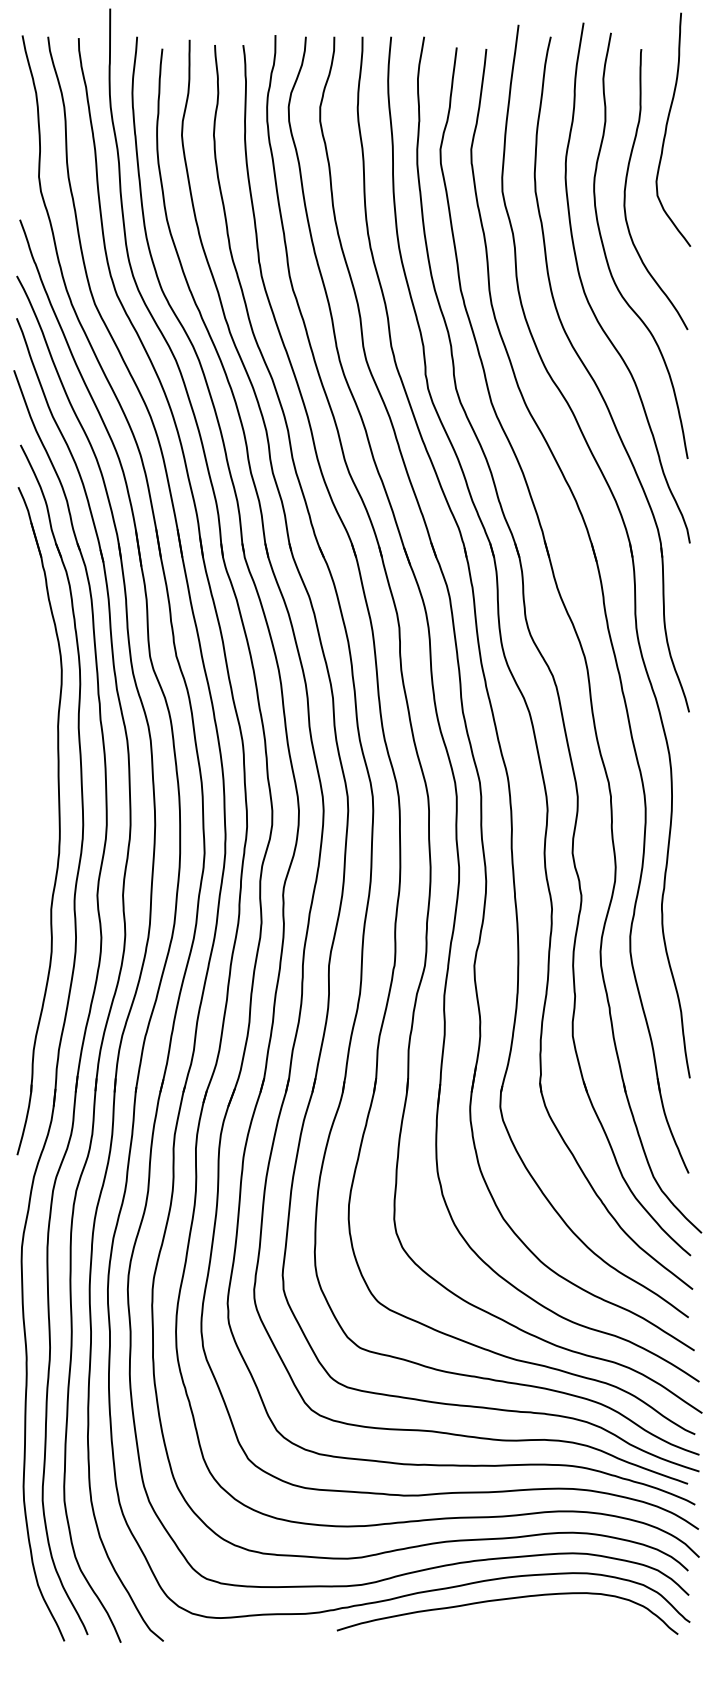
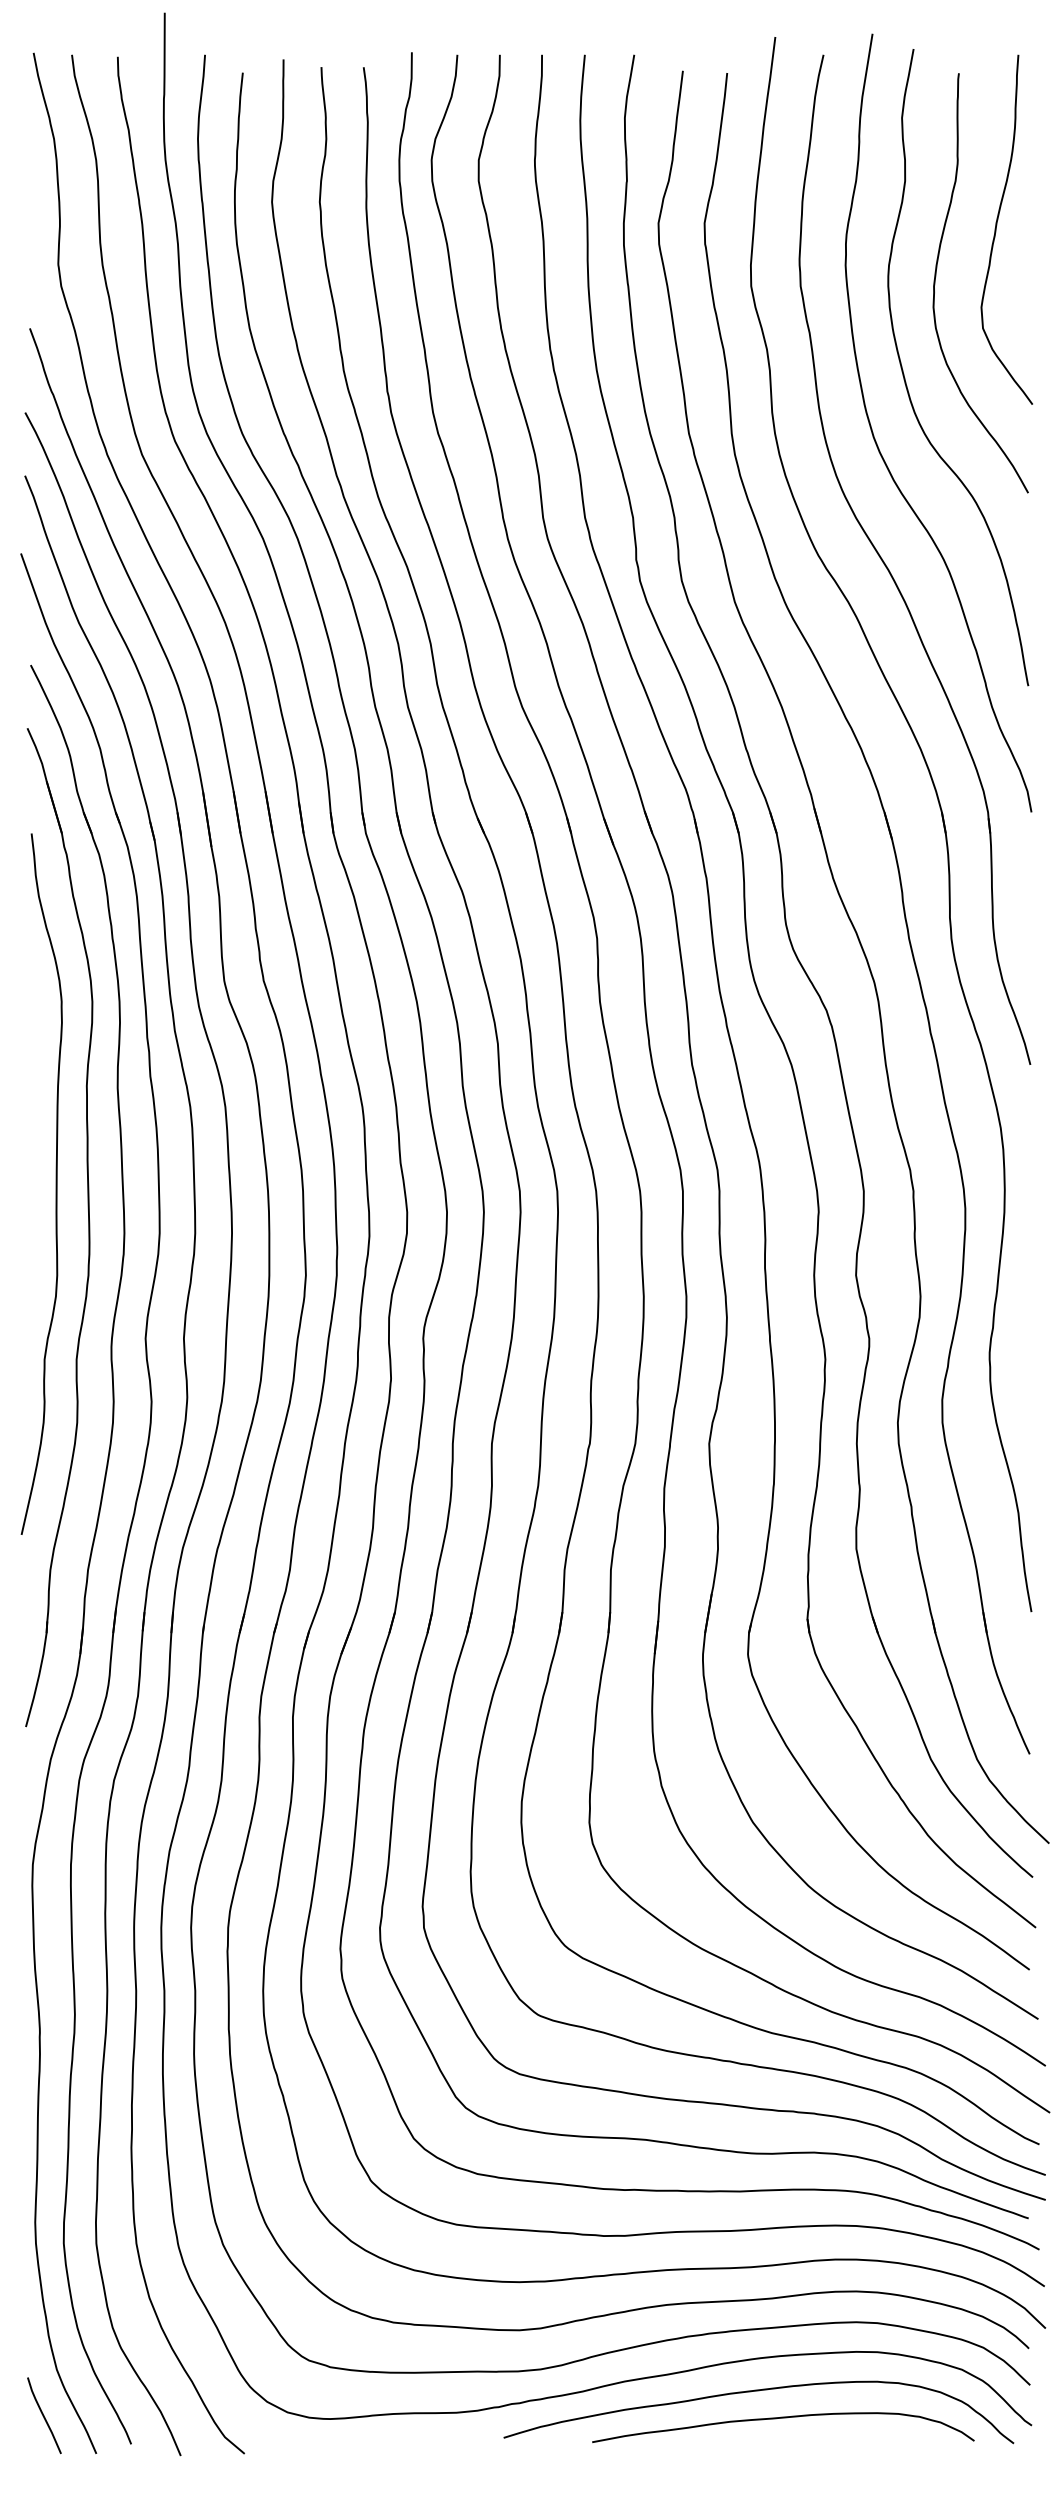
curve: (667, 127) -> (997, 226), moved
curve: (37, 791) -> (56, 1183), added
line: (29, 1615) -> (44, 2415), added
curve: (522, 1618) -> (781, 2419), added

